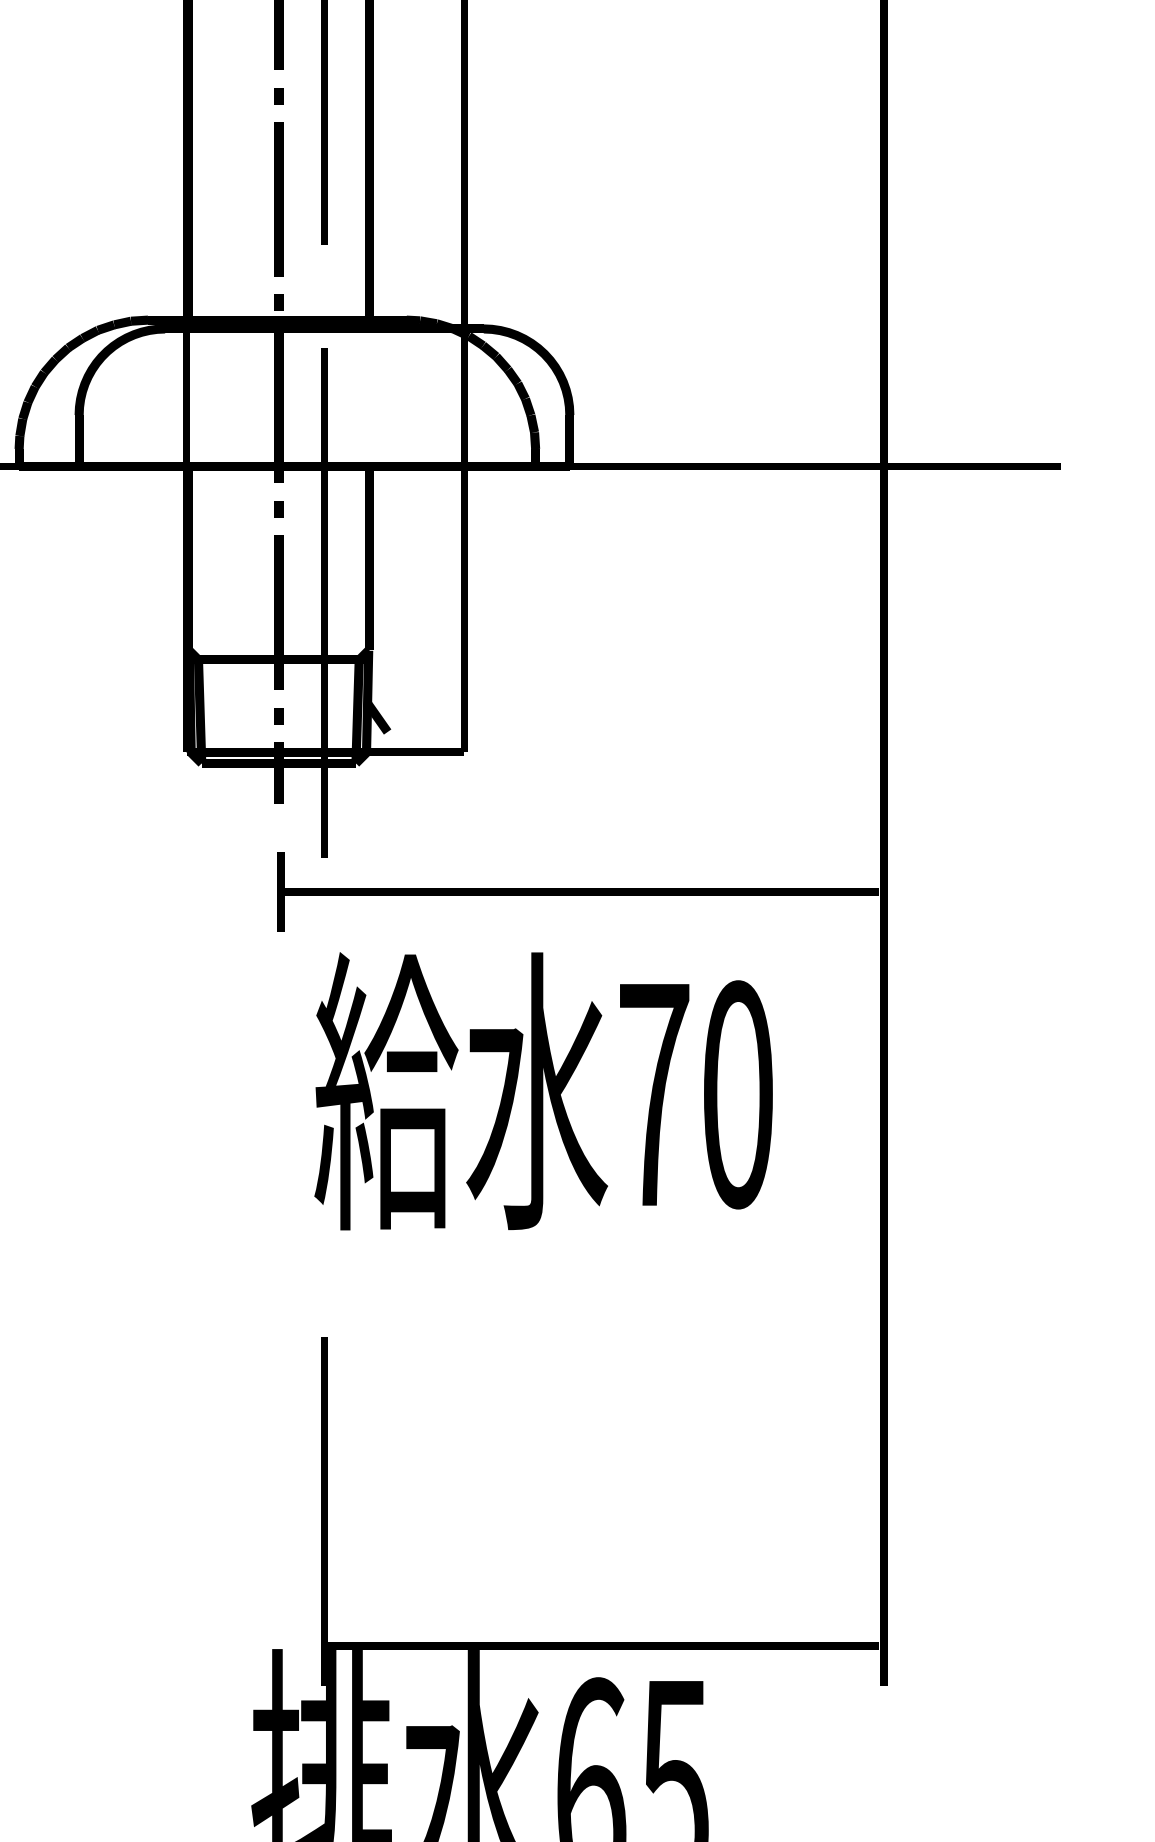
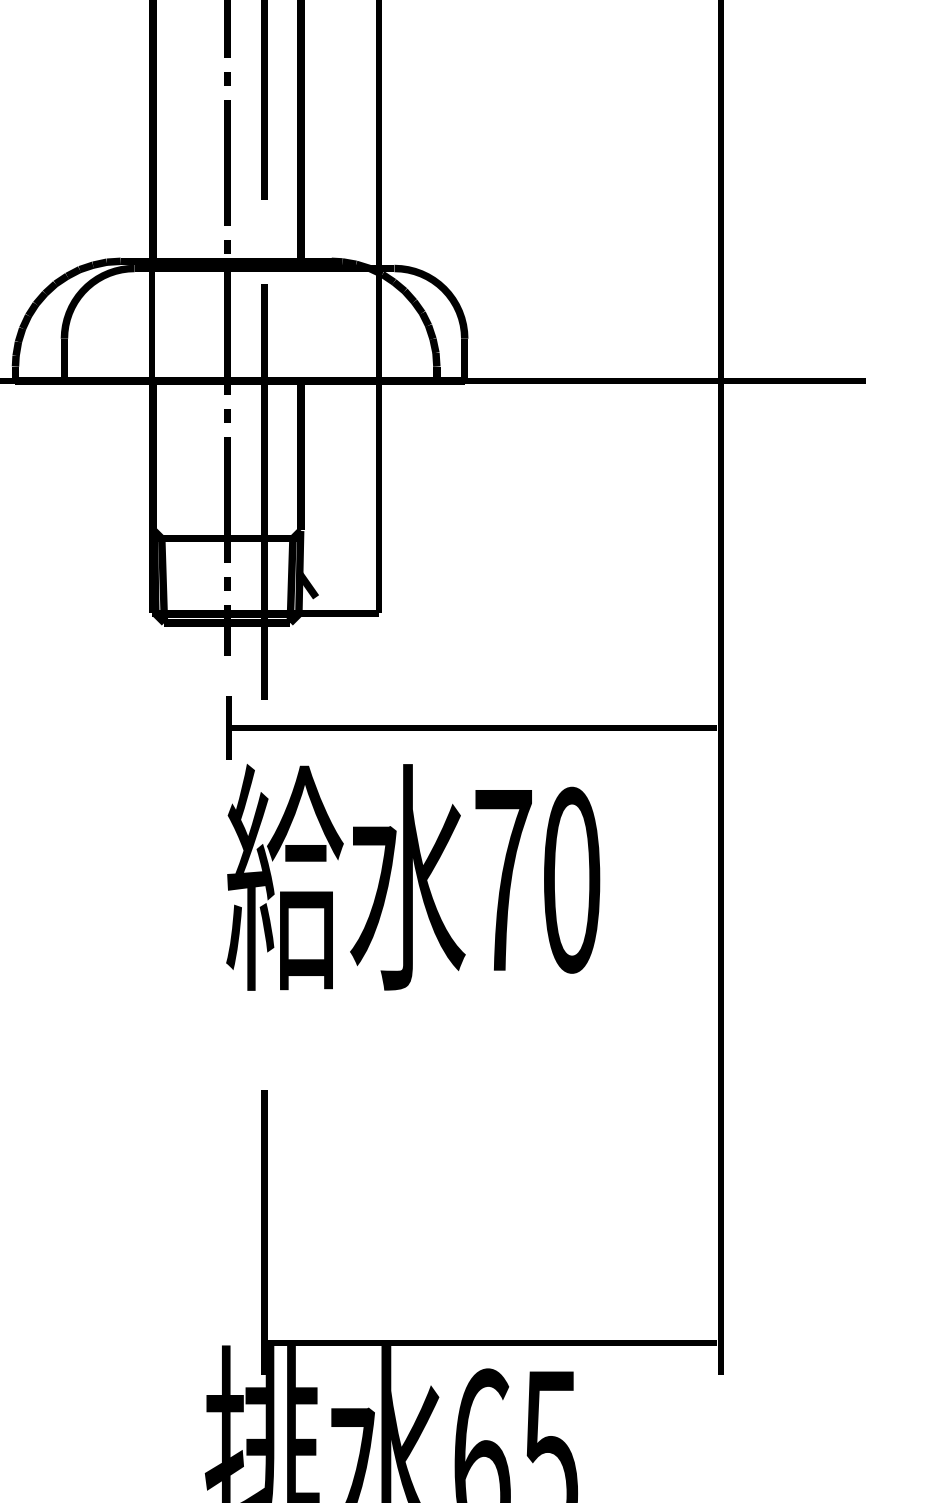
text: (543, 1091) -> (413, 877), moved

